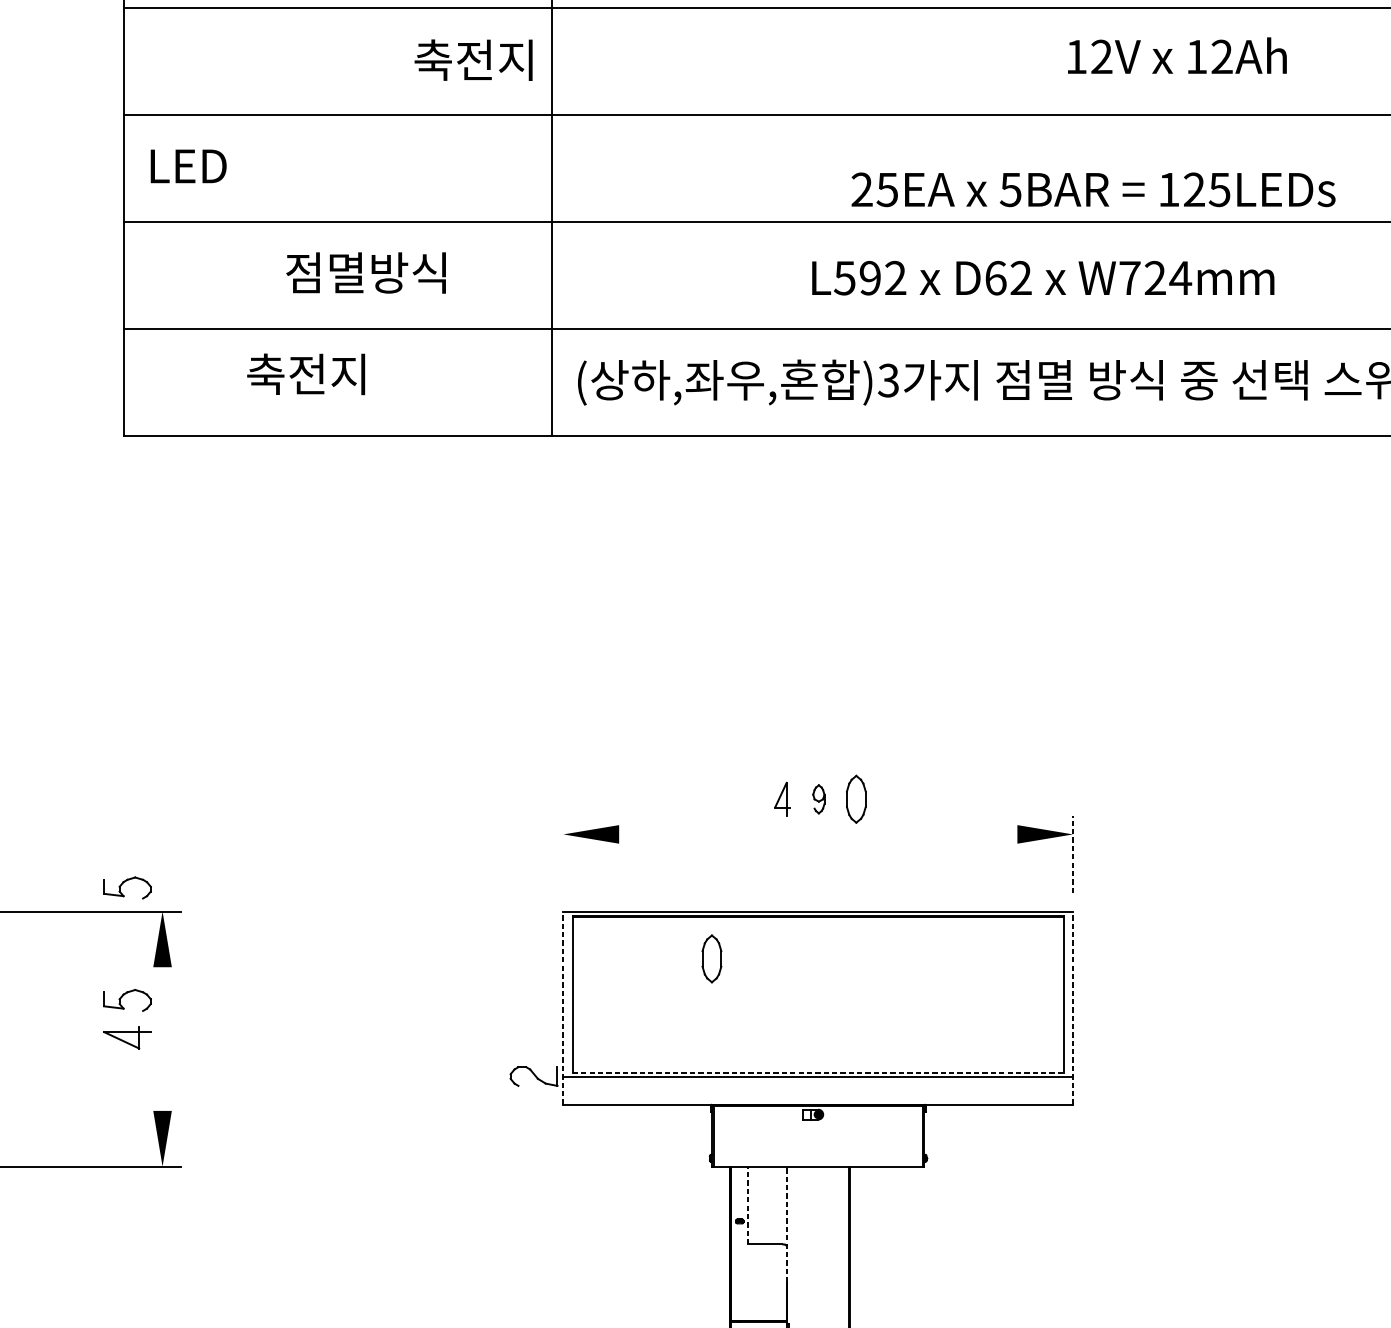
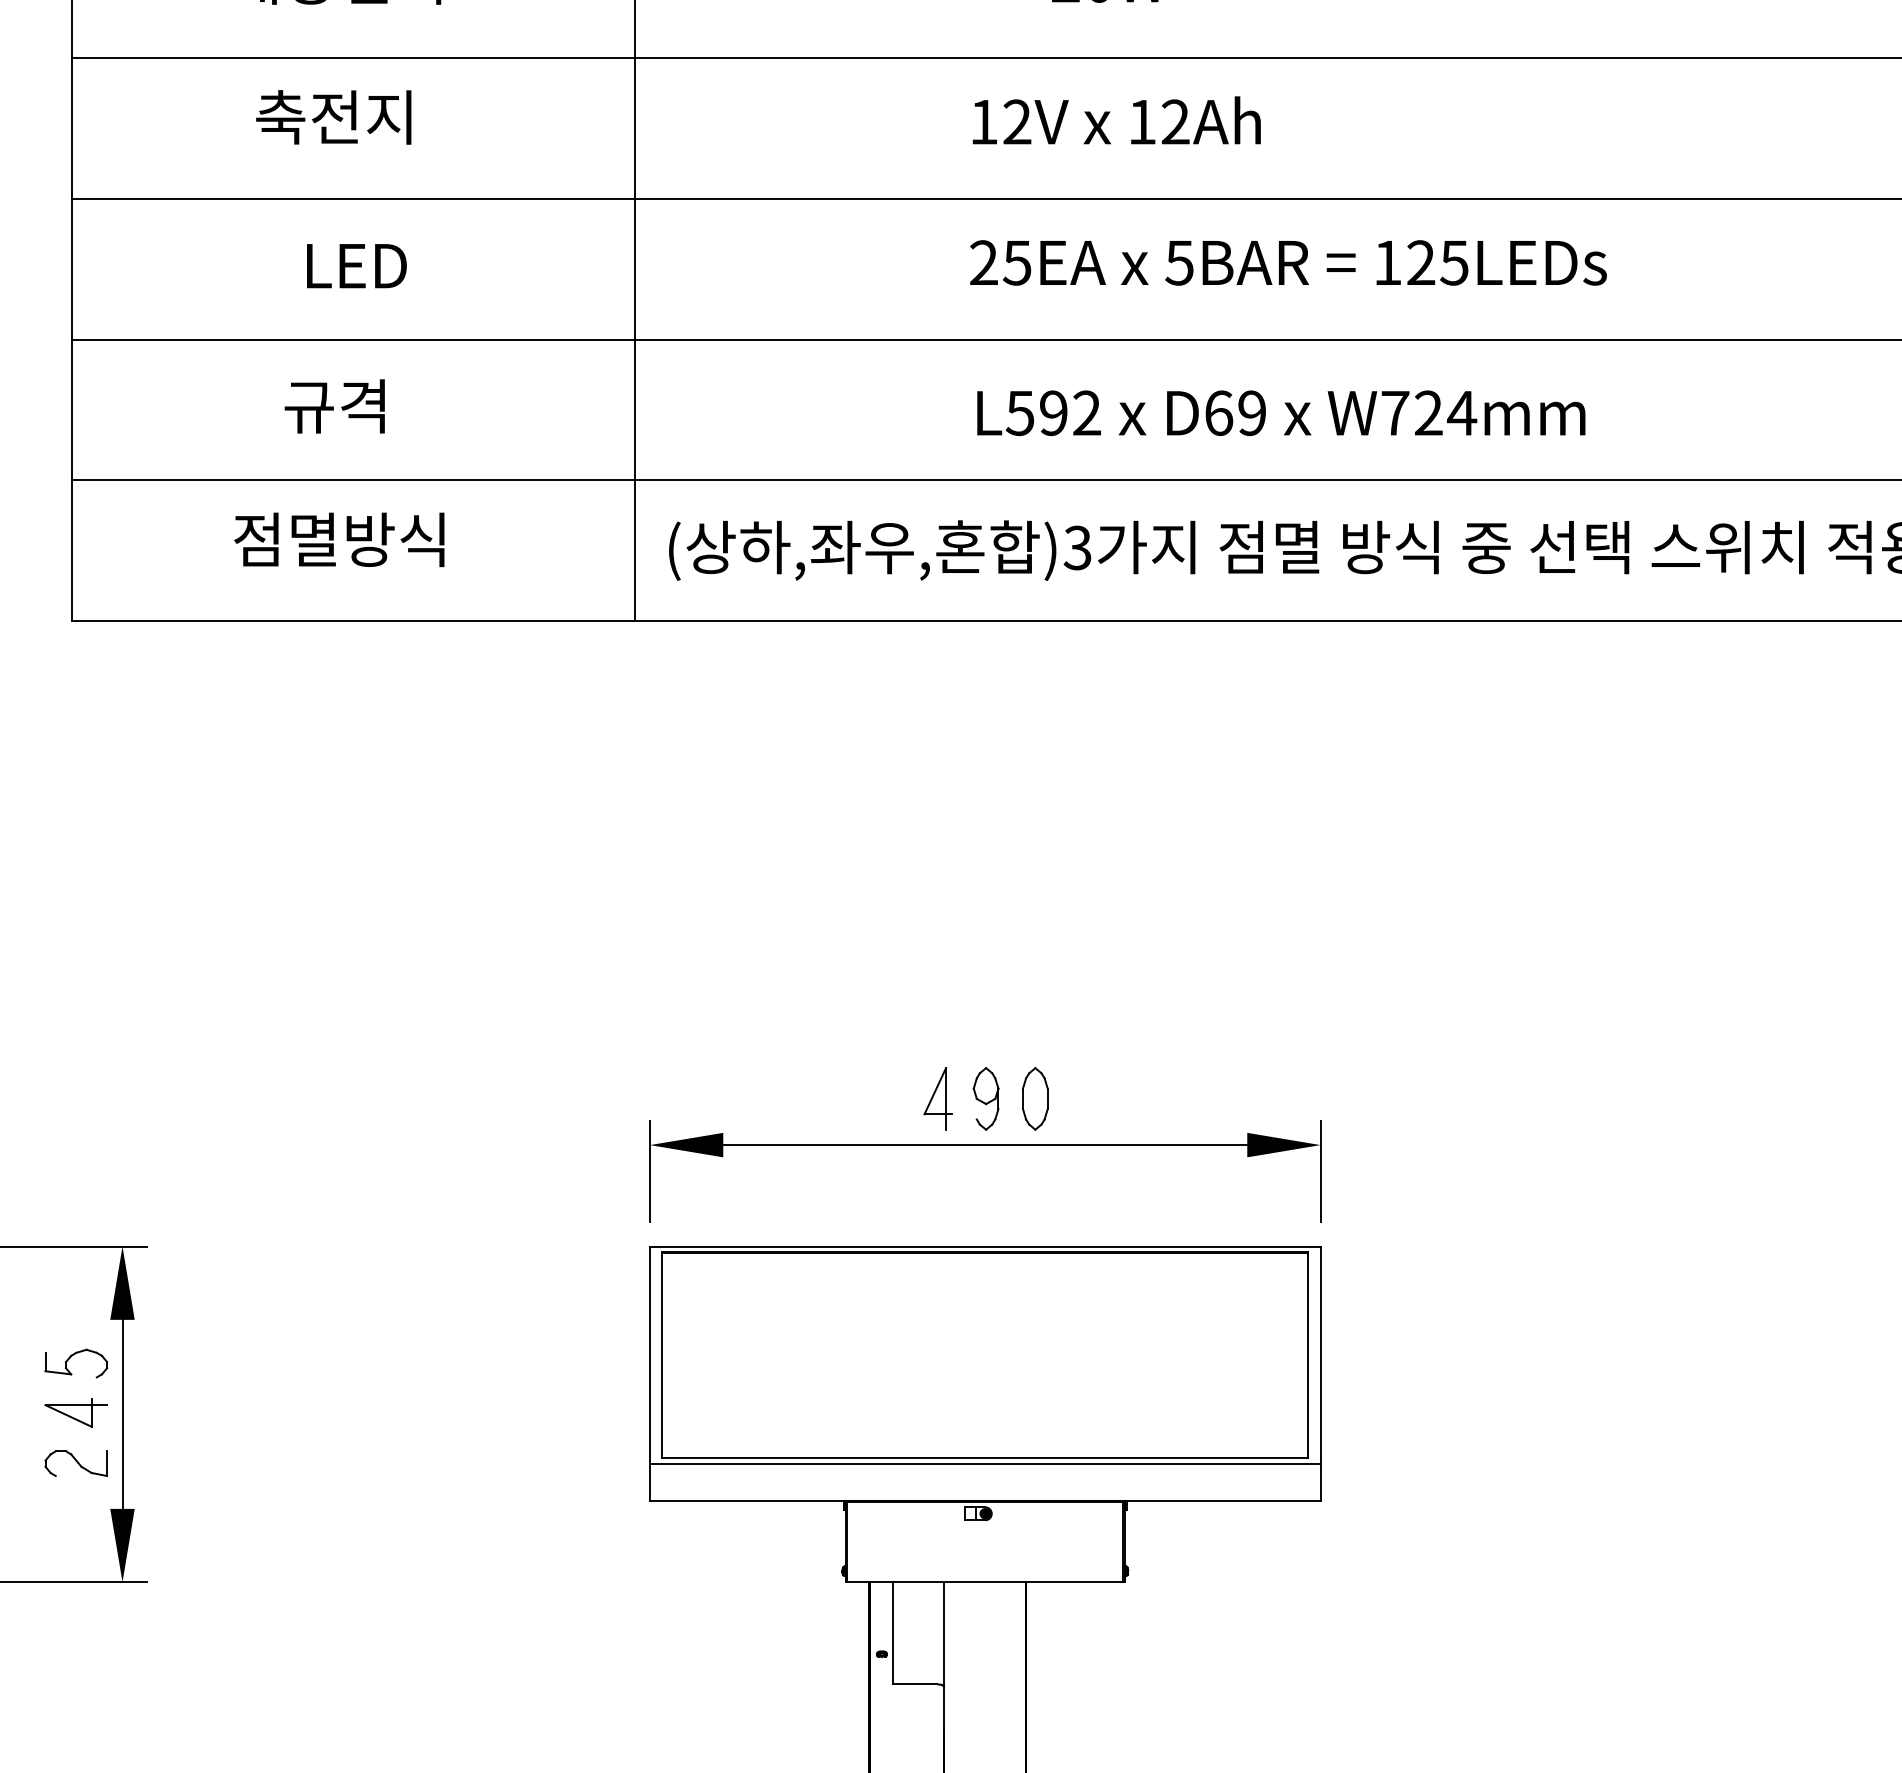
text: (1177, 55) -> (1116, 120), moved
text: (473, 60) -> (333, 117), moved
text: (188, 166) -> (356, 266), moved
text: (1093, 189) -> (1288, 262), moved
text: (365, 273) -> (389, 406), 점멸방식 -> 규격
text: (1021, 278) -> (1252, 413), D62 -> D69
text: (326, 374) -> (338, 539), 축전지 -> 점멸방식
part: (781, 798) -> (937, 1098), size x1.43
part: (818, 798) -> (985, 1098), size x1.67
line: (818, 834) -> (985, 1145), added
line: (563, 854) -> (649, 1171), added
line: (1073, 854) -> (1320, 1171), dashed -> solid
part: (123, 883) -> (71, 1209), removed
part: (712, 958) -> (845, 1308), removed
line: (563, 1007) -> (649, 1373), dashed -> solid
line: (1073, 1007) -> (1320, 1373), dashed -> solid
line: (162, 1038) -> (122, 1413), added
line: (818, 1072) -> (985, 1458), dashed -> solid
part: (534, 1076) -> (76, 1463), moved
line: (748, 1204) -> (893, 1632), dashed -> solid
line: (787, 1223) -> (944, 1657), dashed -> solid

